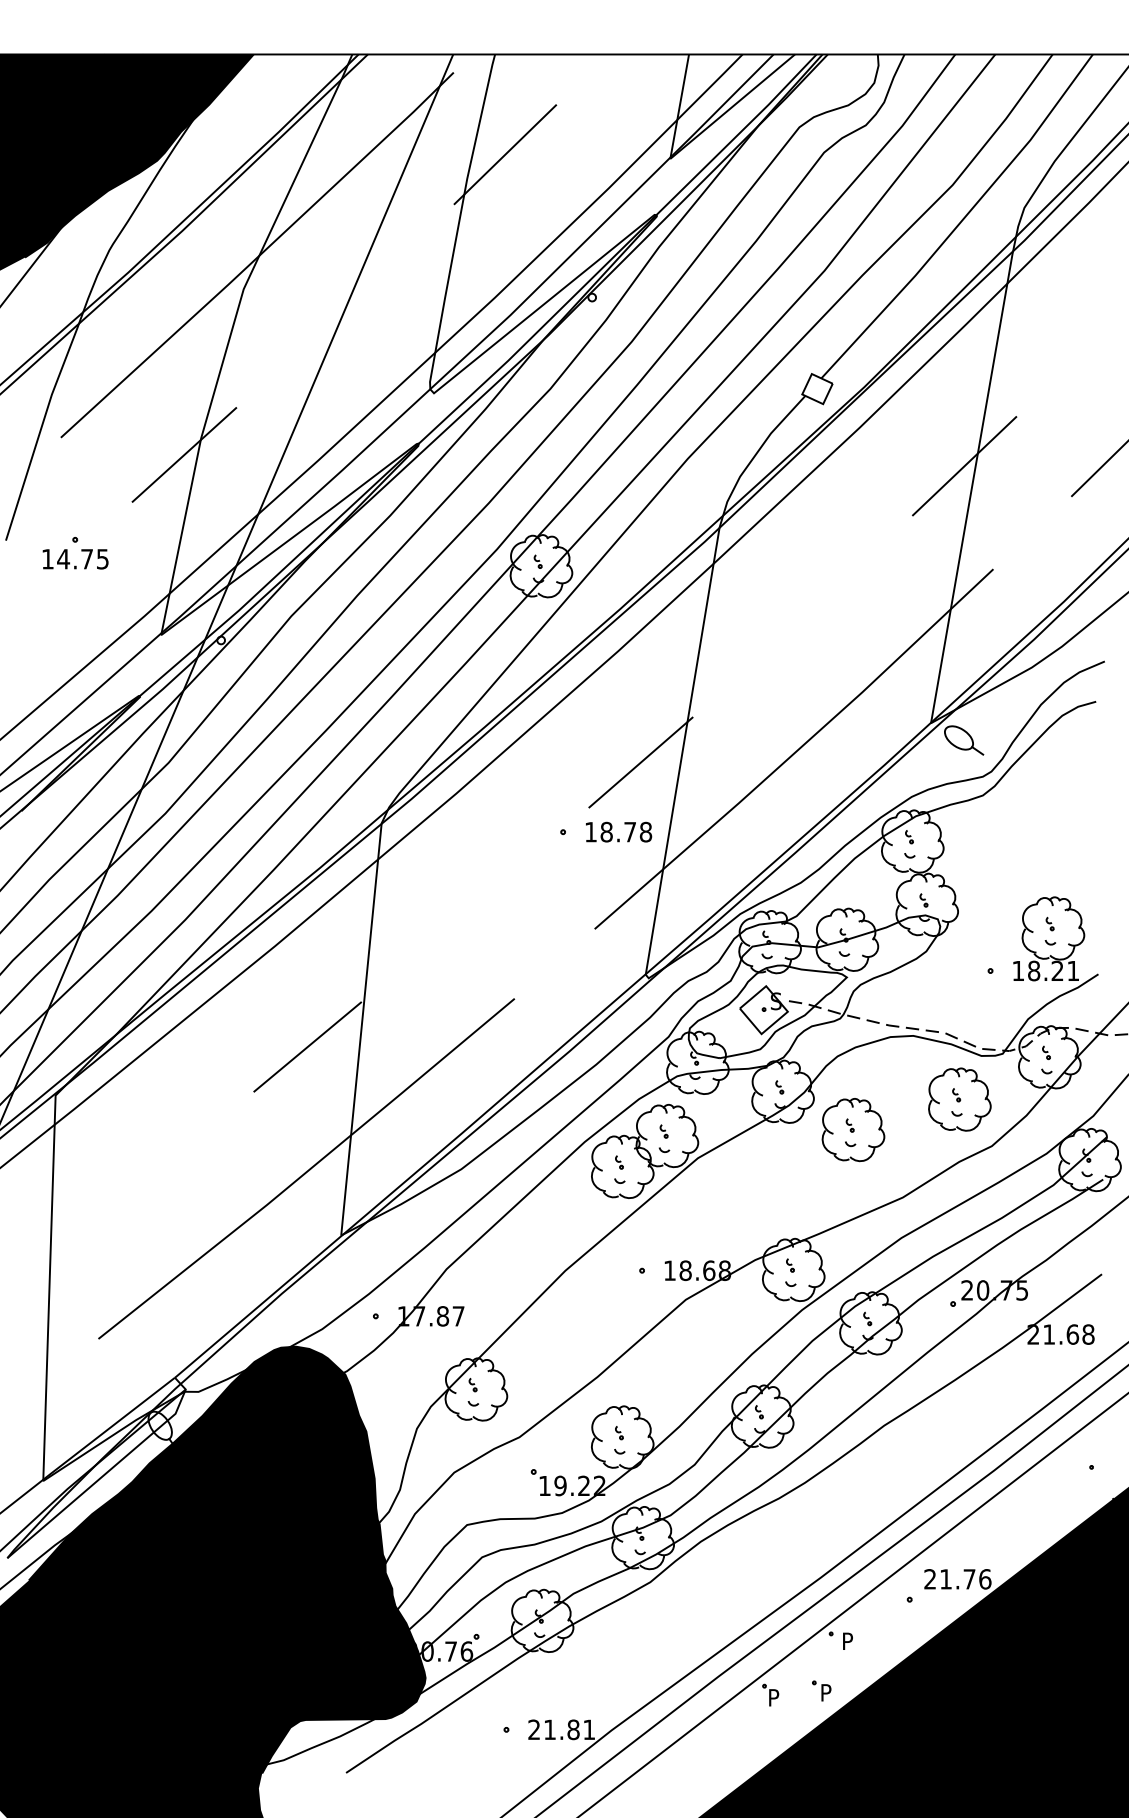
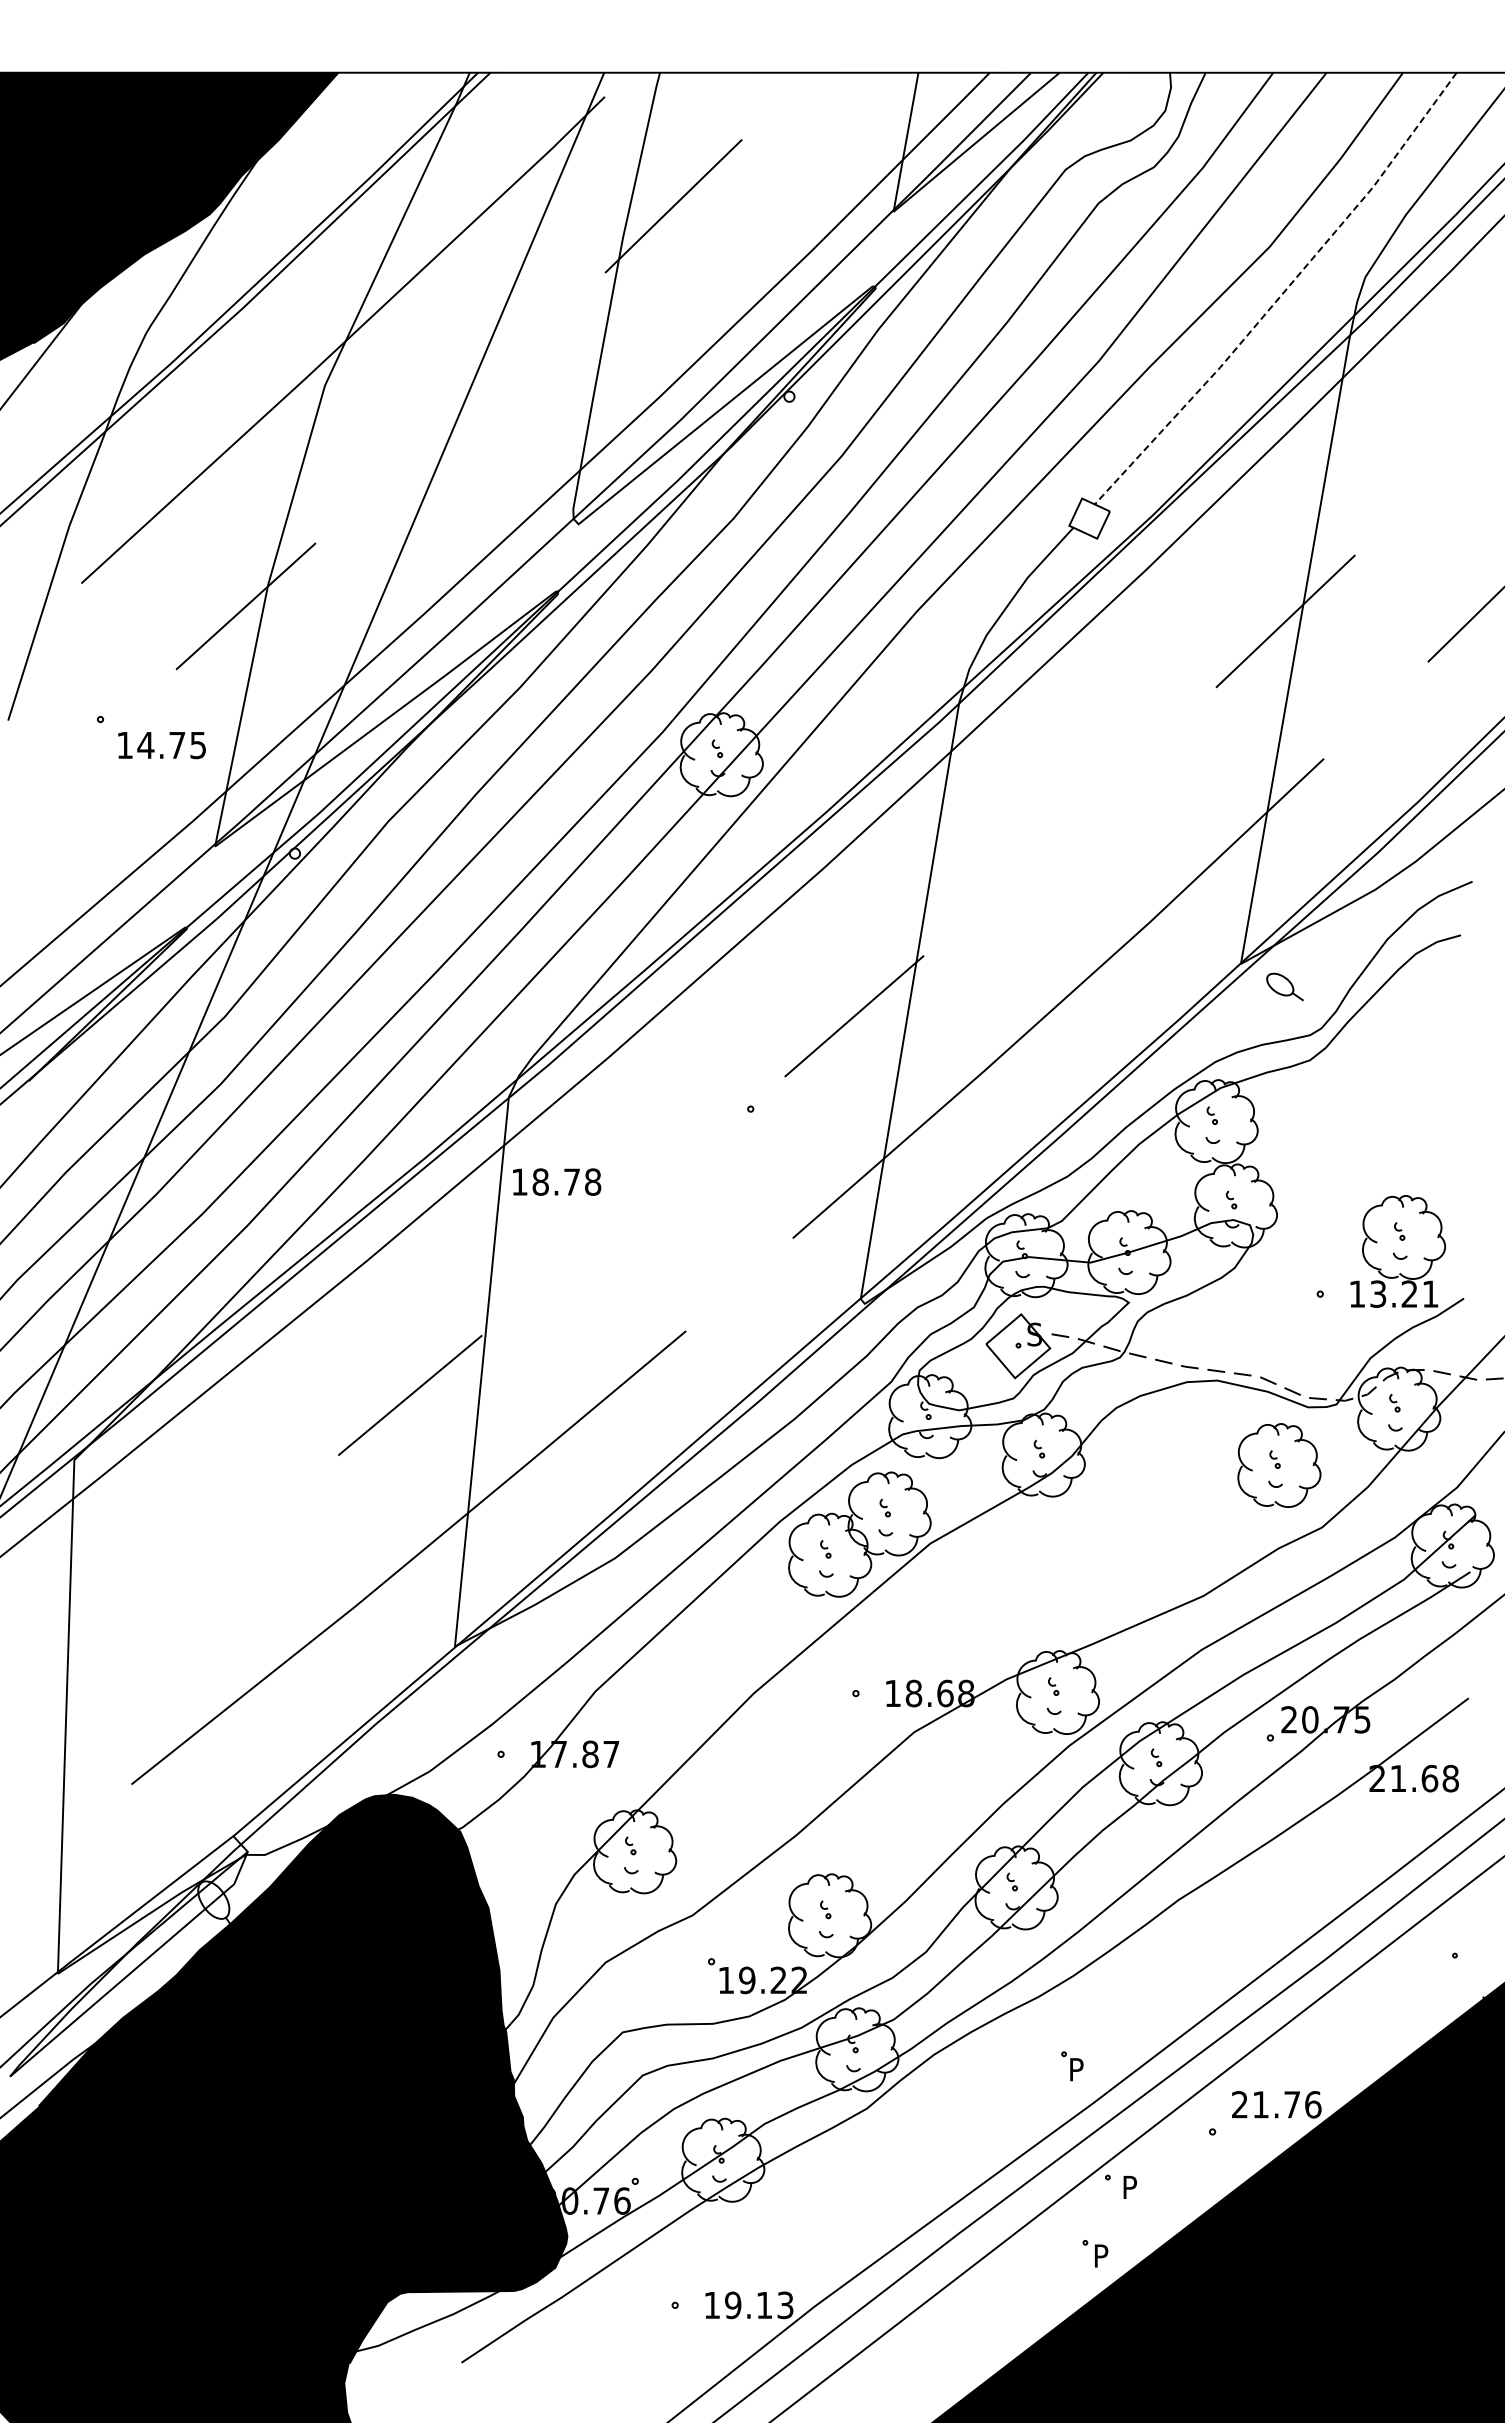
line: (962, 220) -> (1282, 294), solid -> dashed
text: (75, 559) -> (161, 745), moved
part: (963, 740) -> (1284, 986), size x0.7
text: (619, 831) -> (557, 1181), moved
text: (1034, 970) -> (1378, 1293), 18.21 -> 13.21
part: (853, 1129) -> (1137, 1505), removed
part: (770, 1695) -> (1072, 2066), moved
text: (561, 1729) -> (748, 2305), 21.81 -> 19.13

